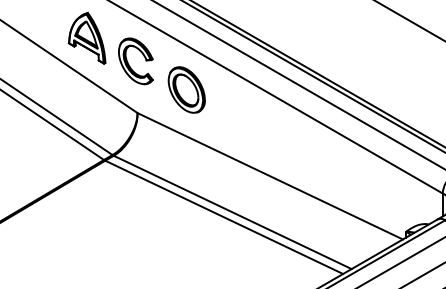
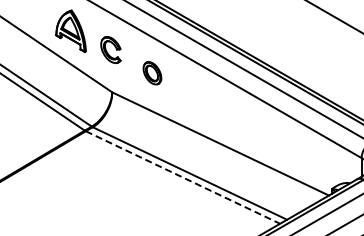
part: (135, 60) -> (110, 49), size x0.7
part: (186, 88) -> (152, 72), size x0.6
line: (223, 217) -> (182, 177), solid -> dashed

